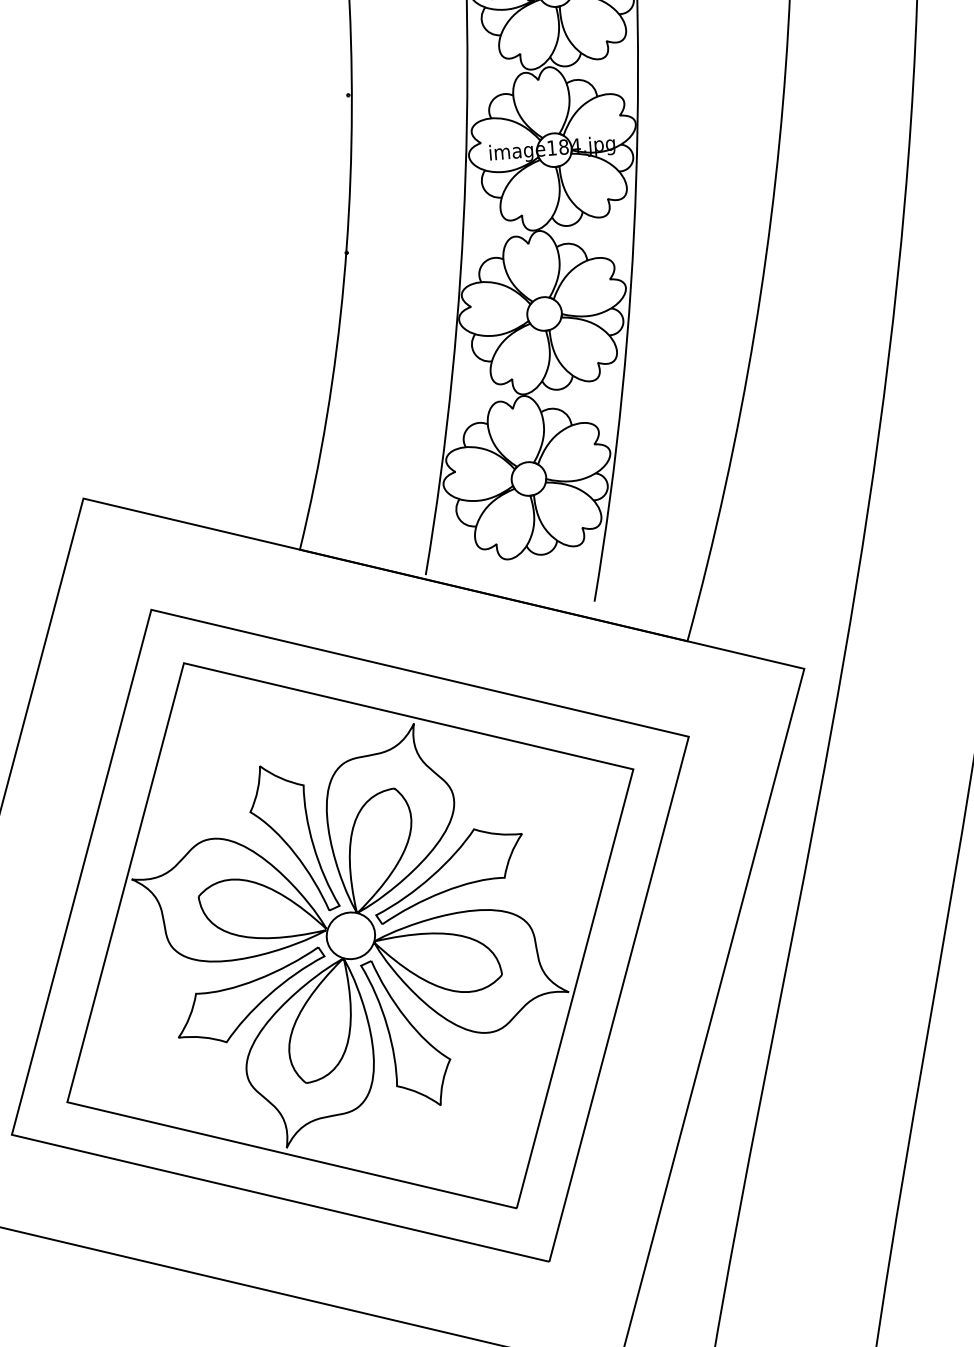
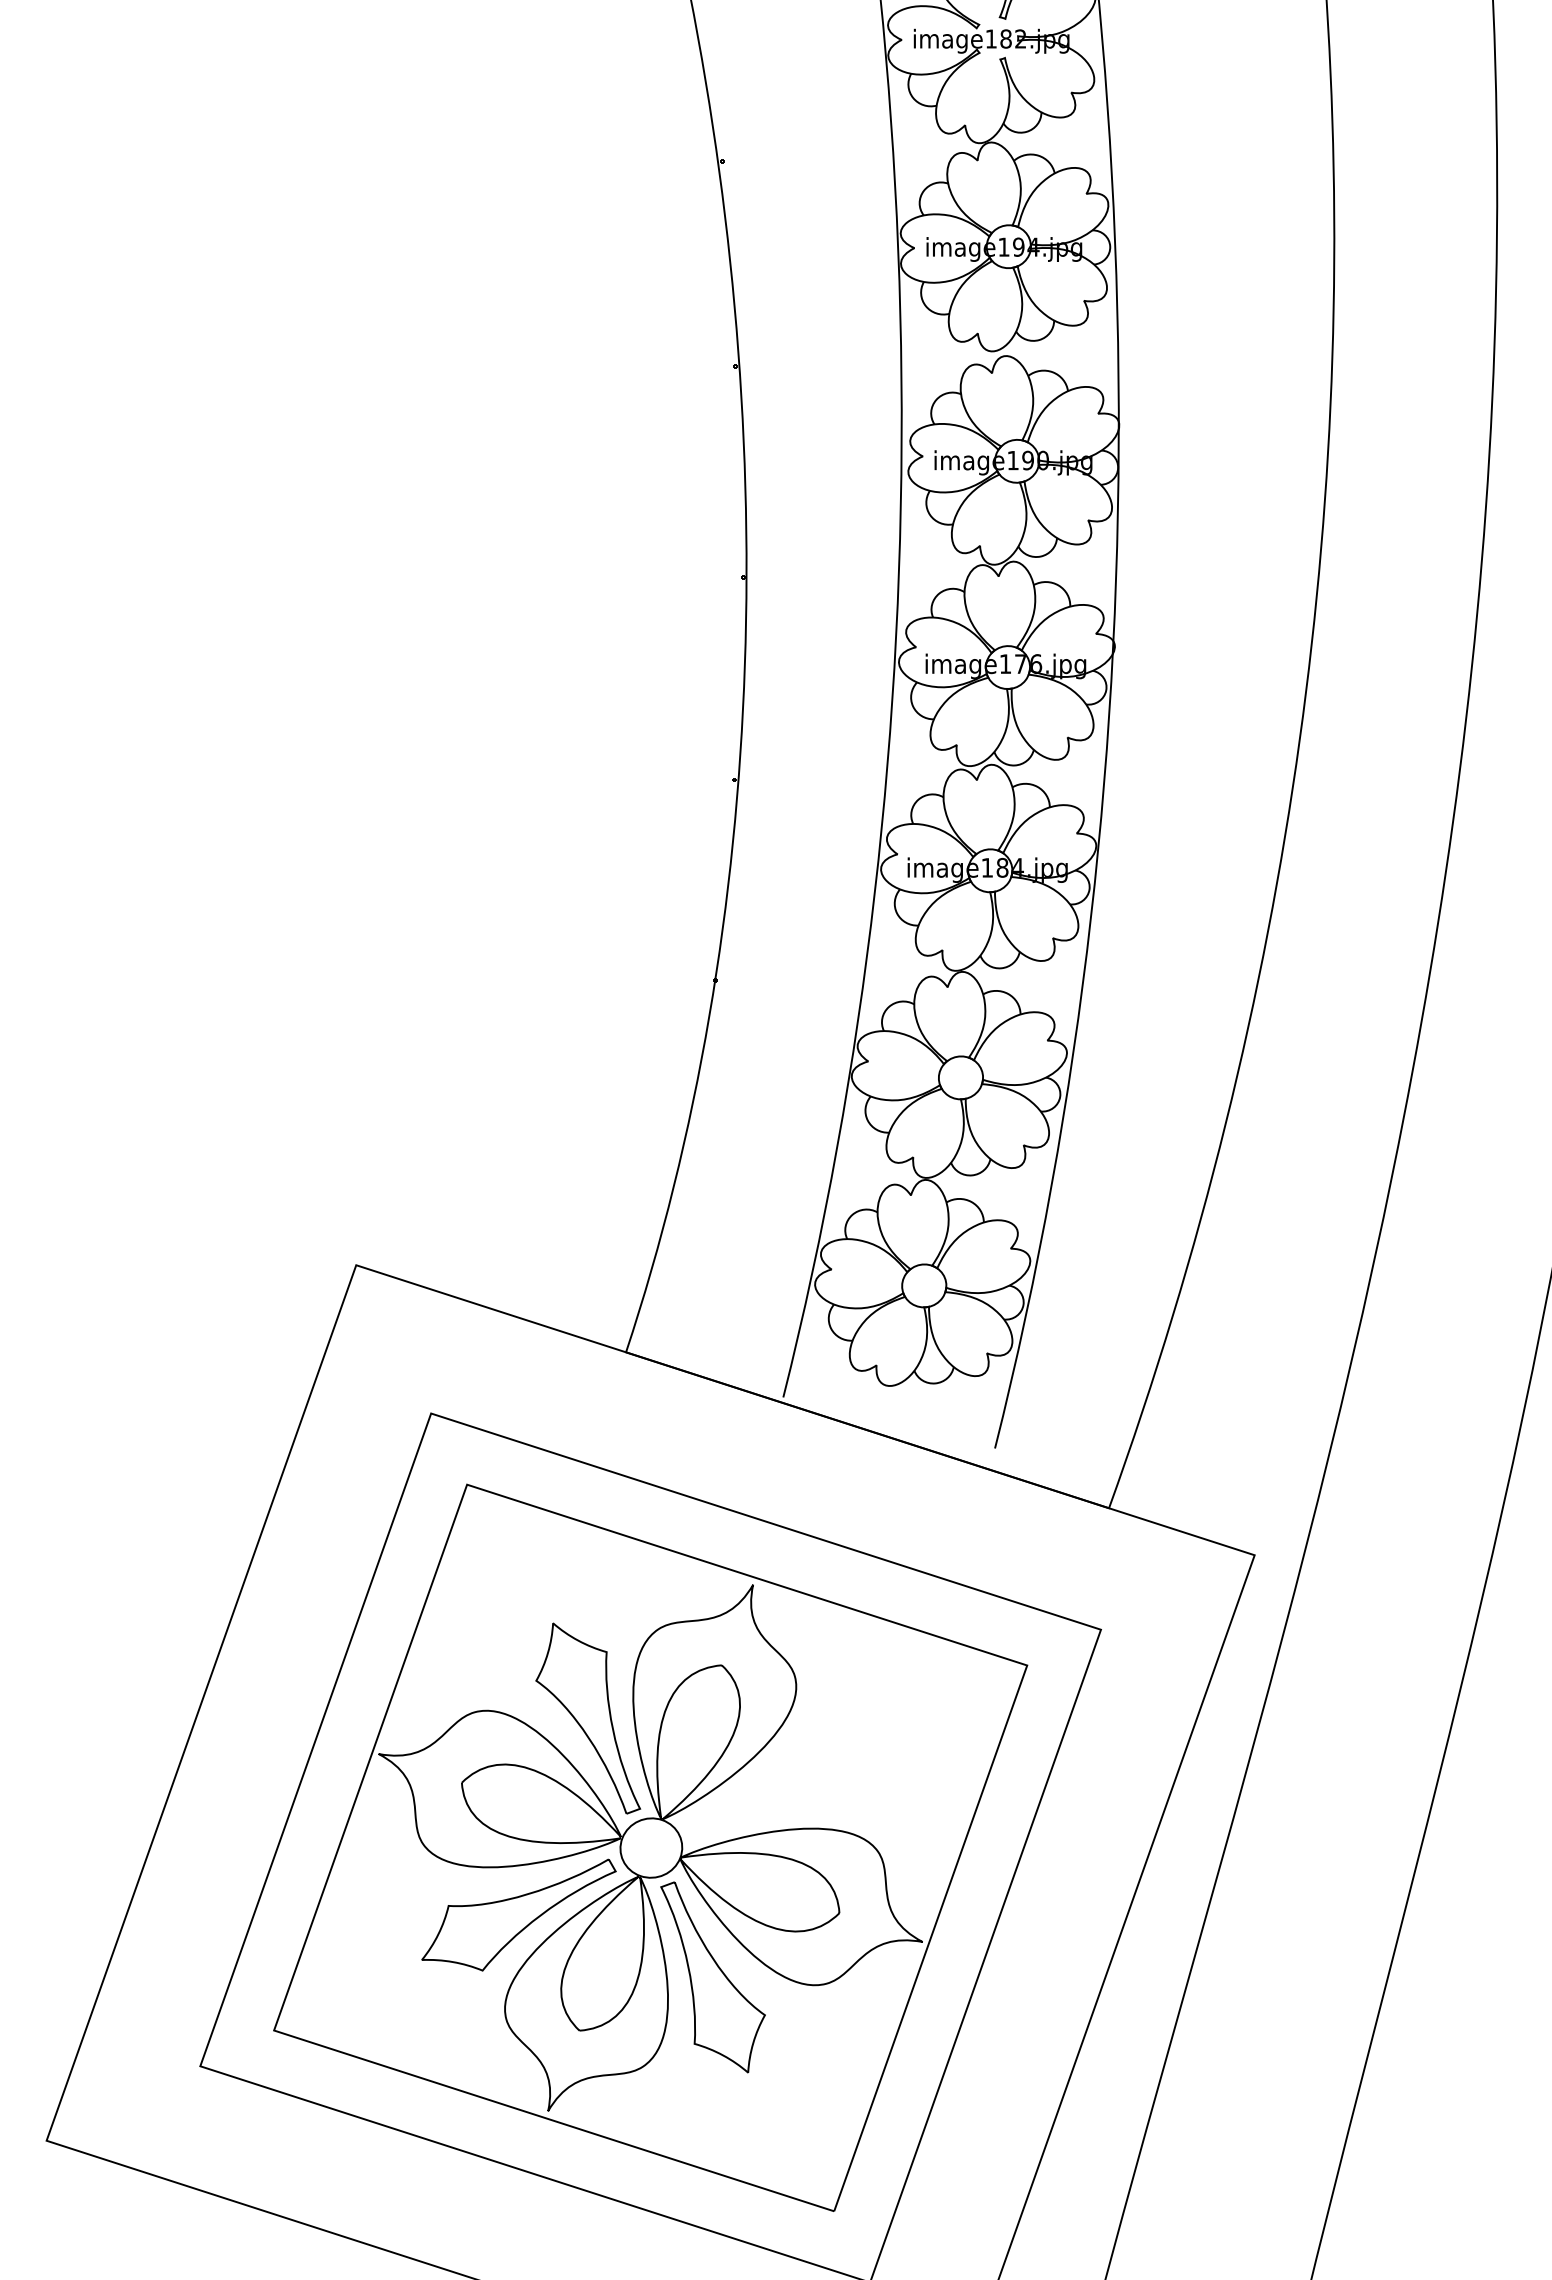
part: (448, 874) -> (781, 1780), removed

